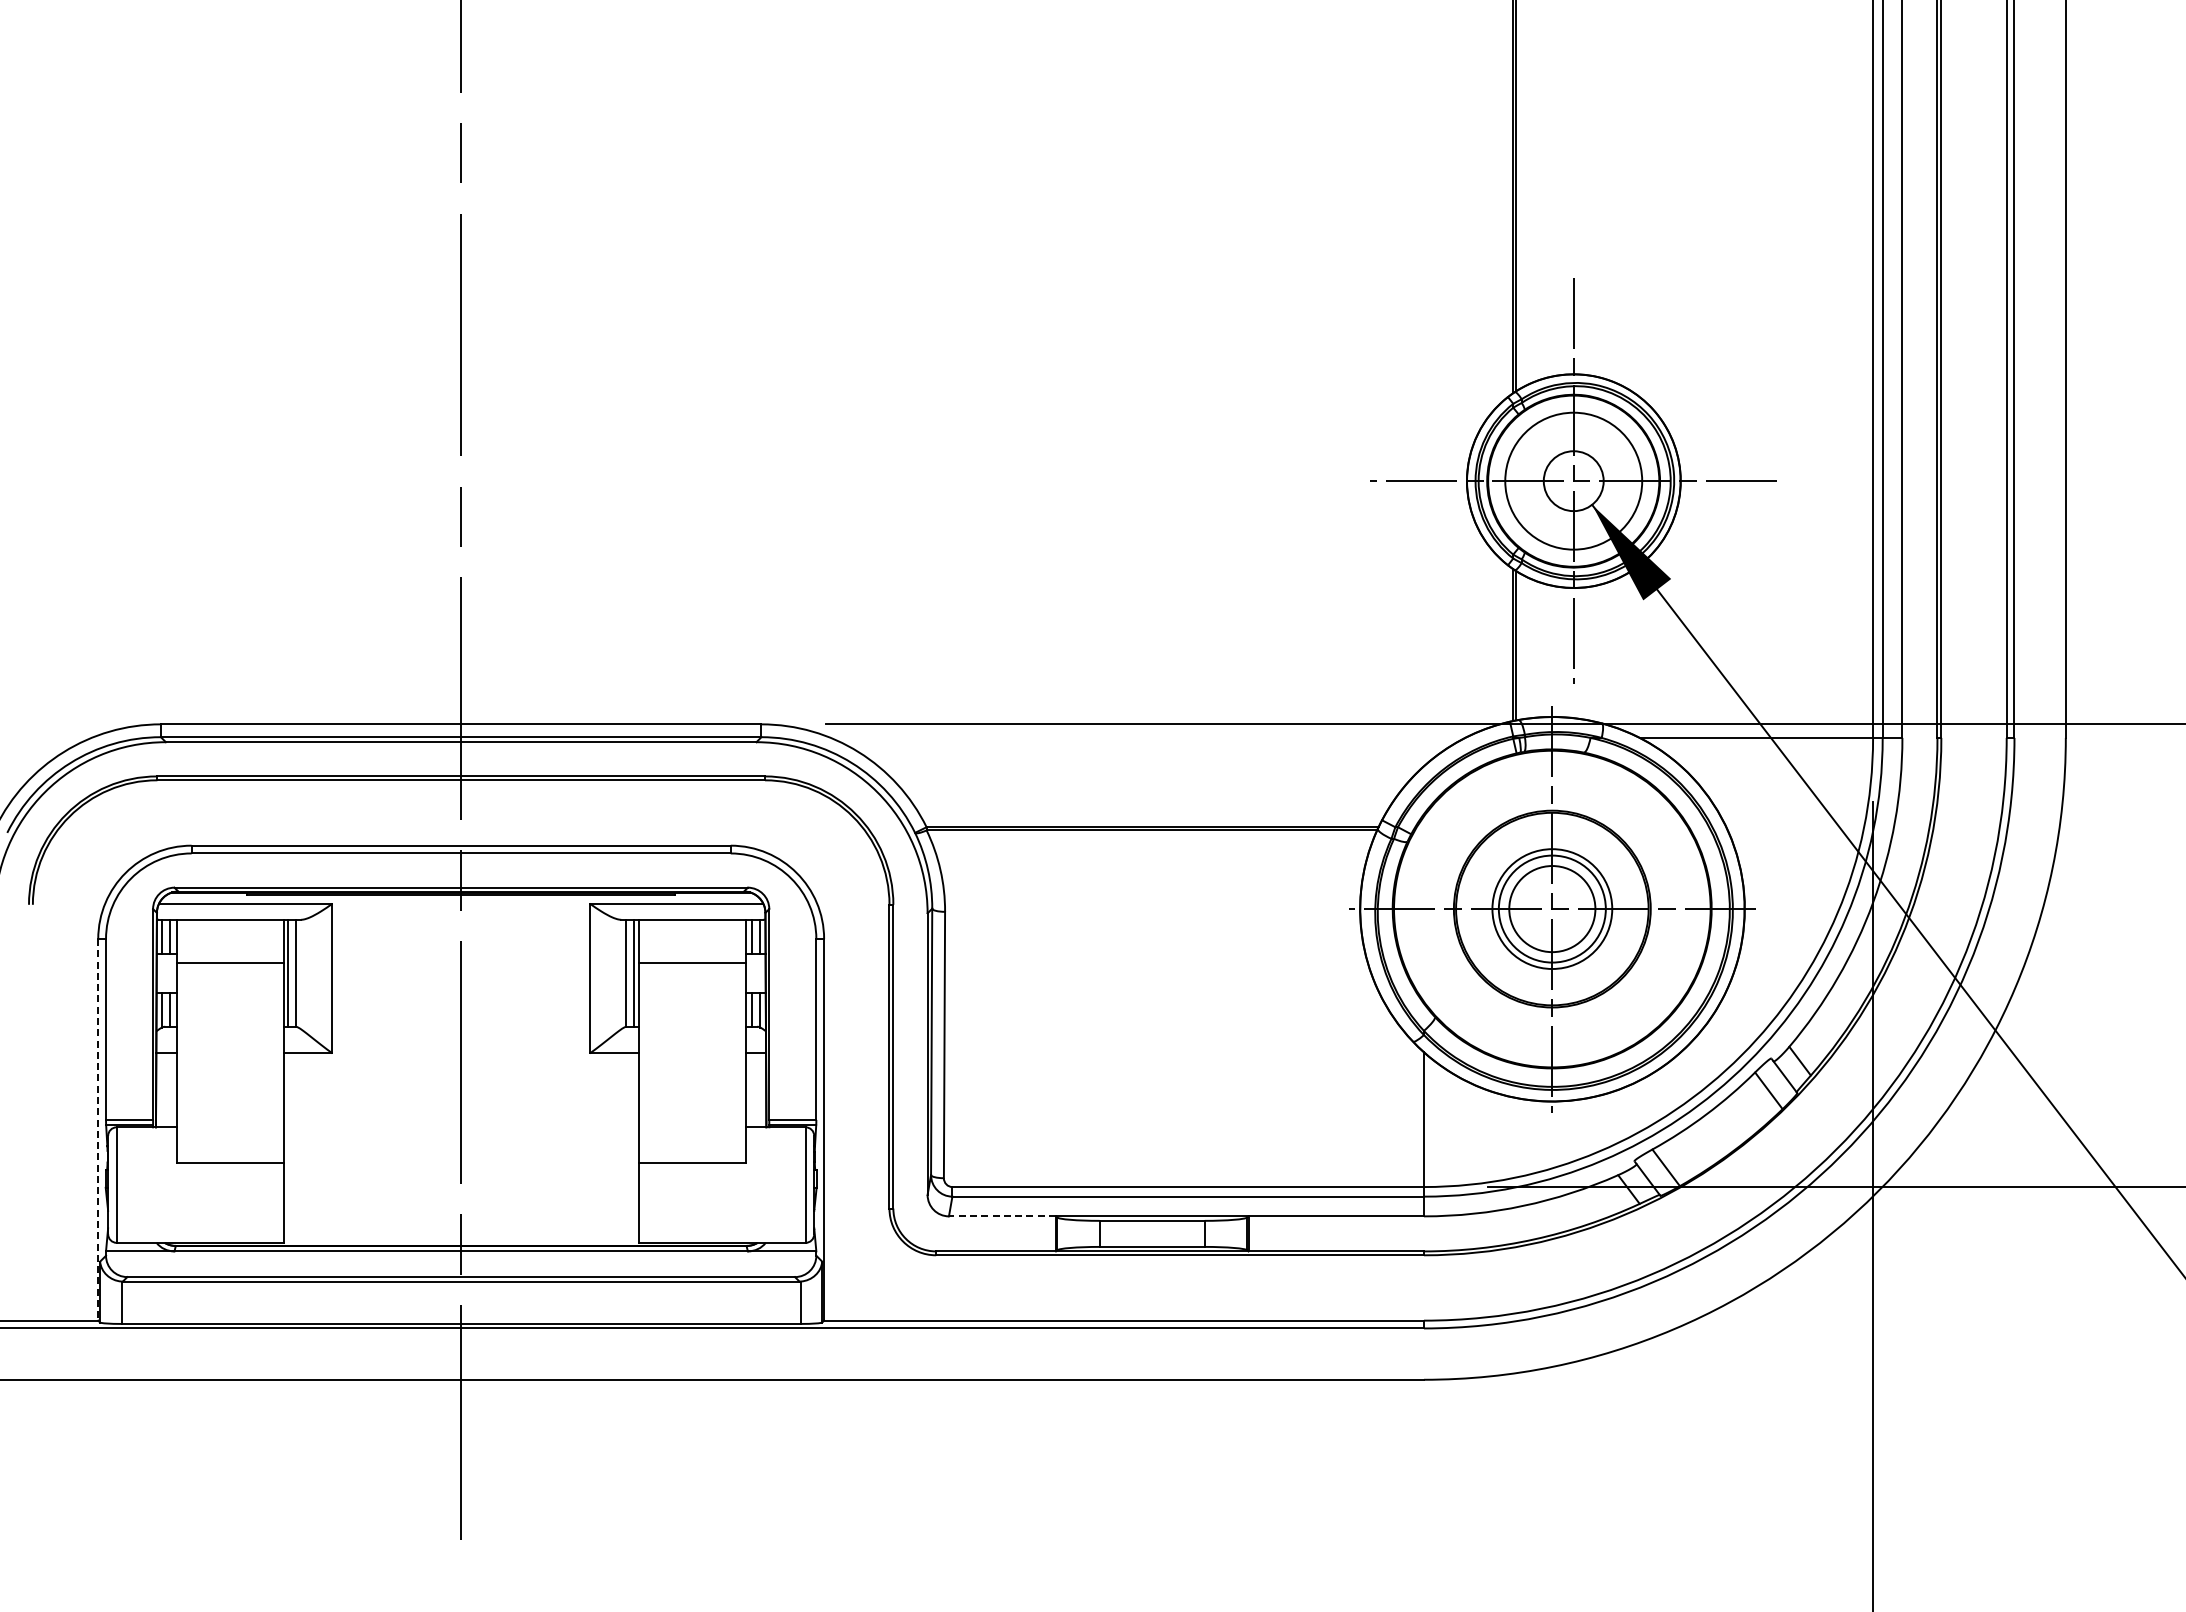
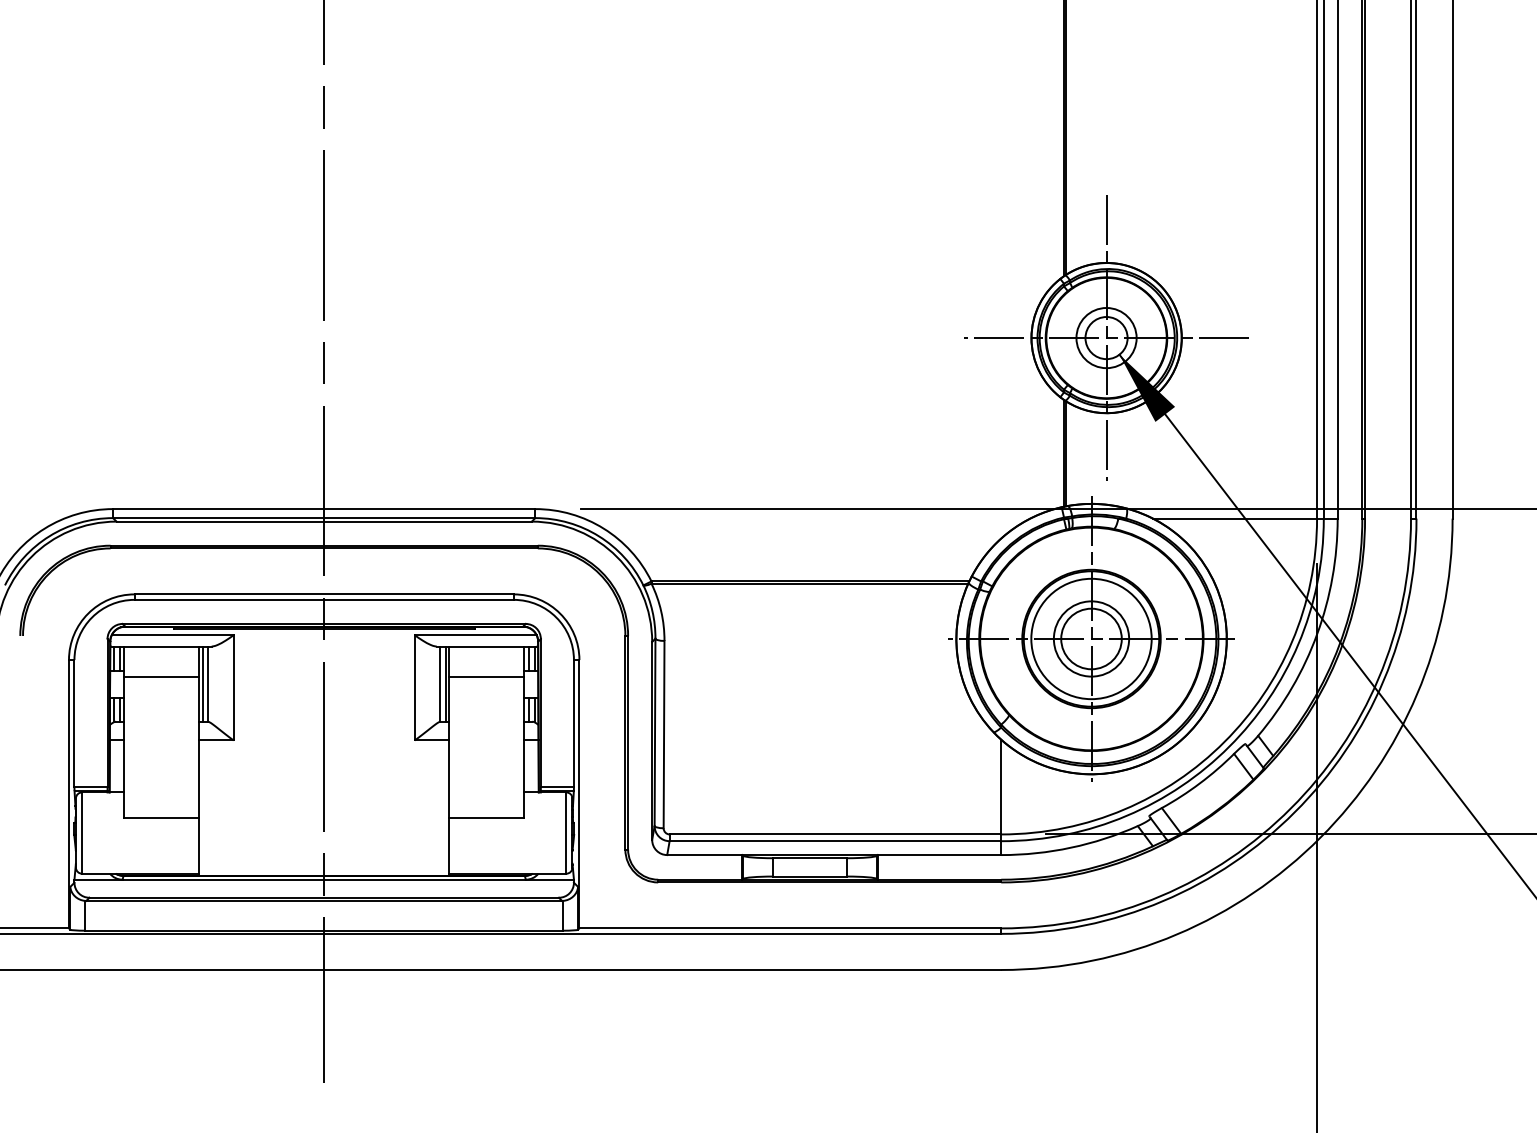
circle: (1573, 480) -> (1106, 337), size x0.62
circle: (1551, 908) -> (1090, 638), size x1.43
line: (98, 1129) -> (69, 793), dashed -> solid
line: (1002, 1216) -> (704, 855), dashed -> solid

